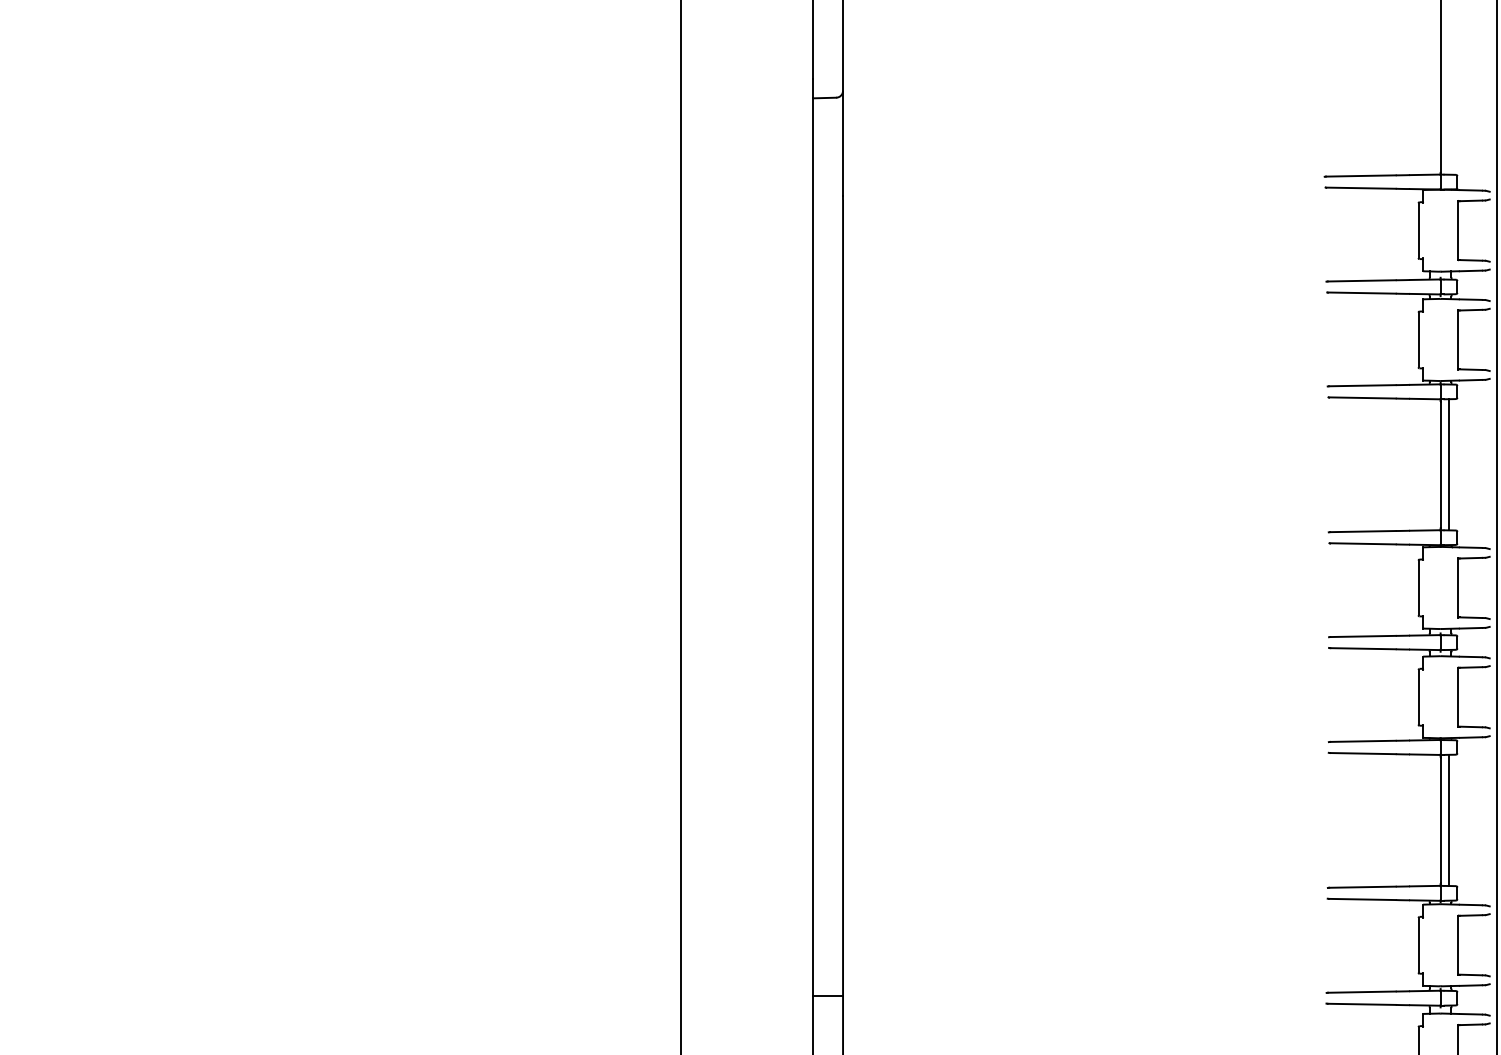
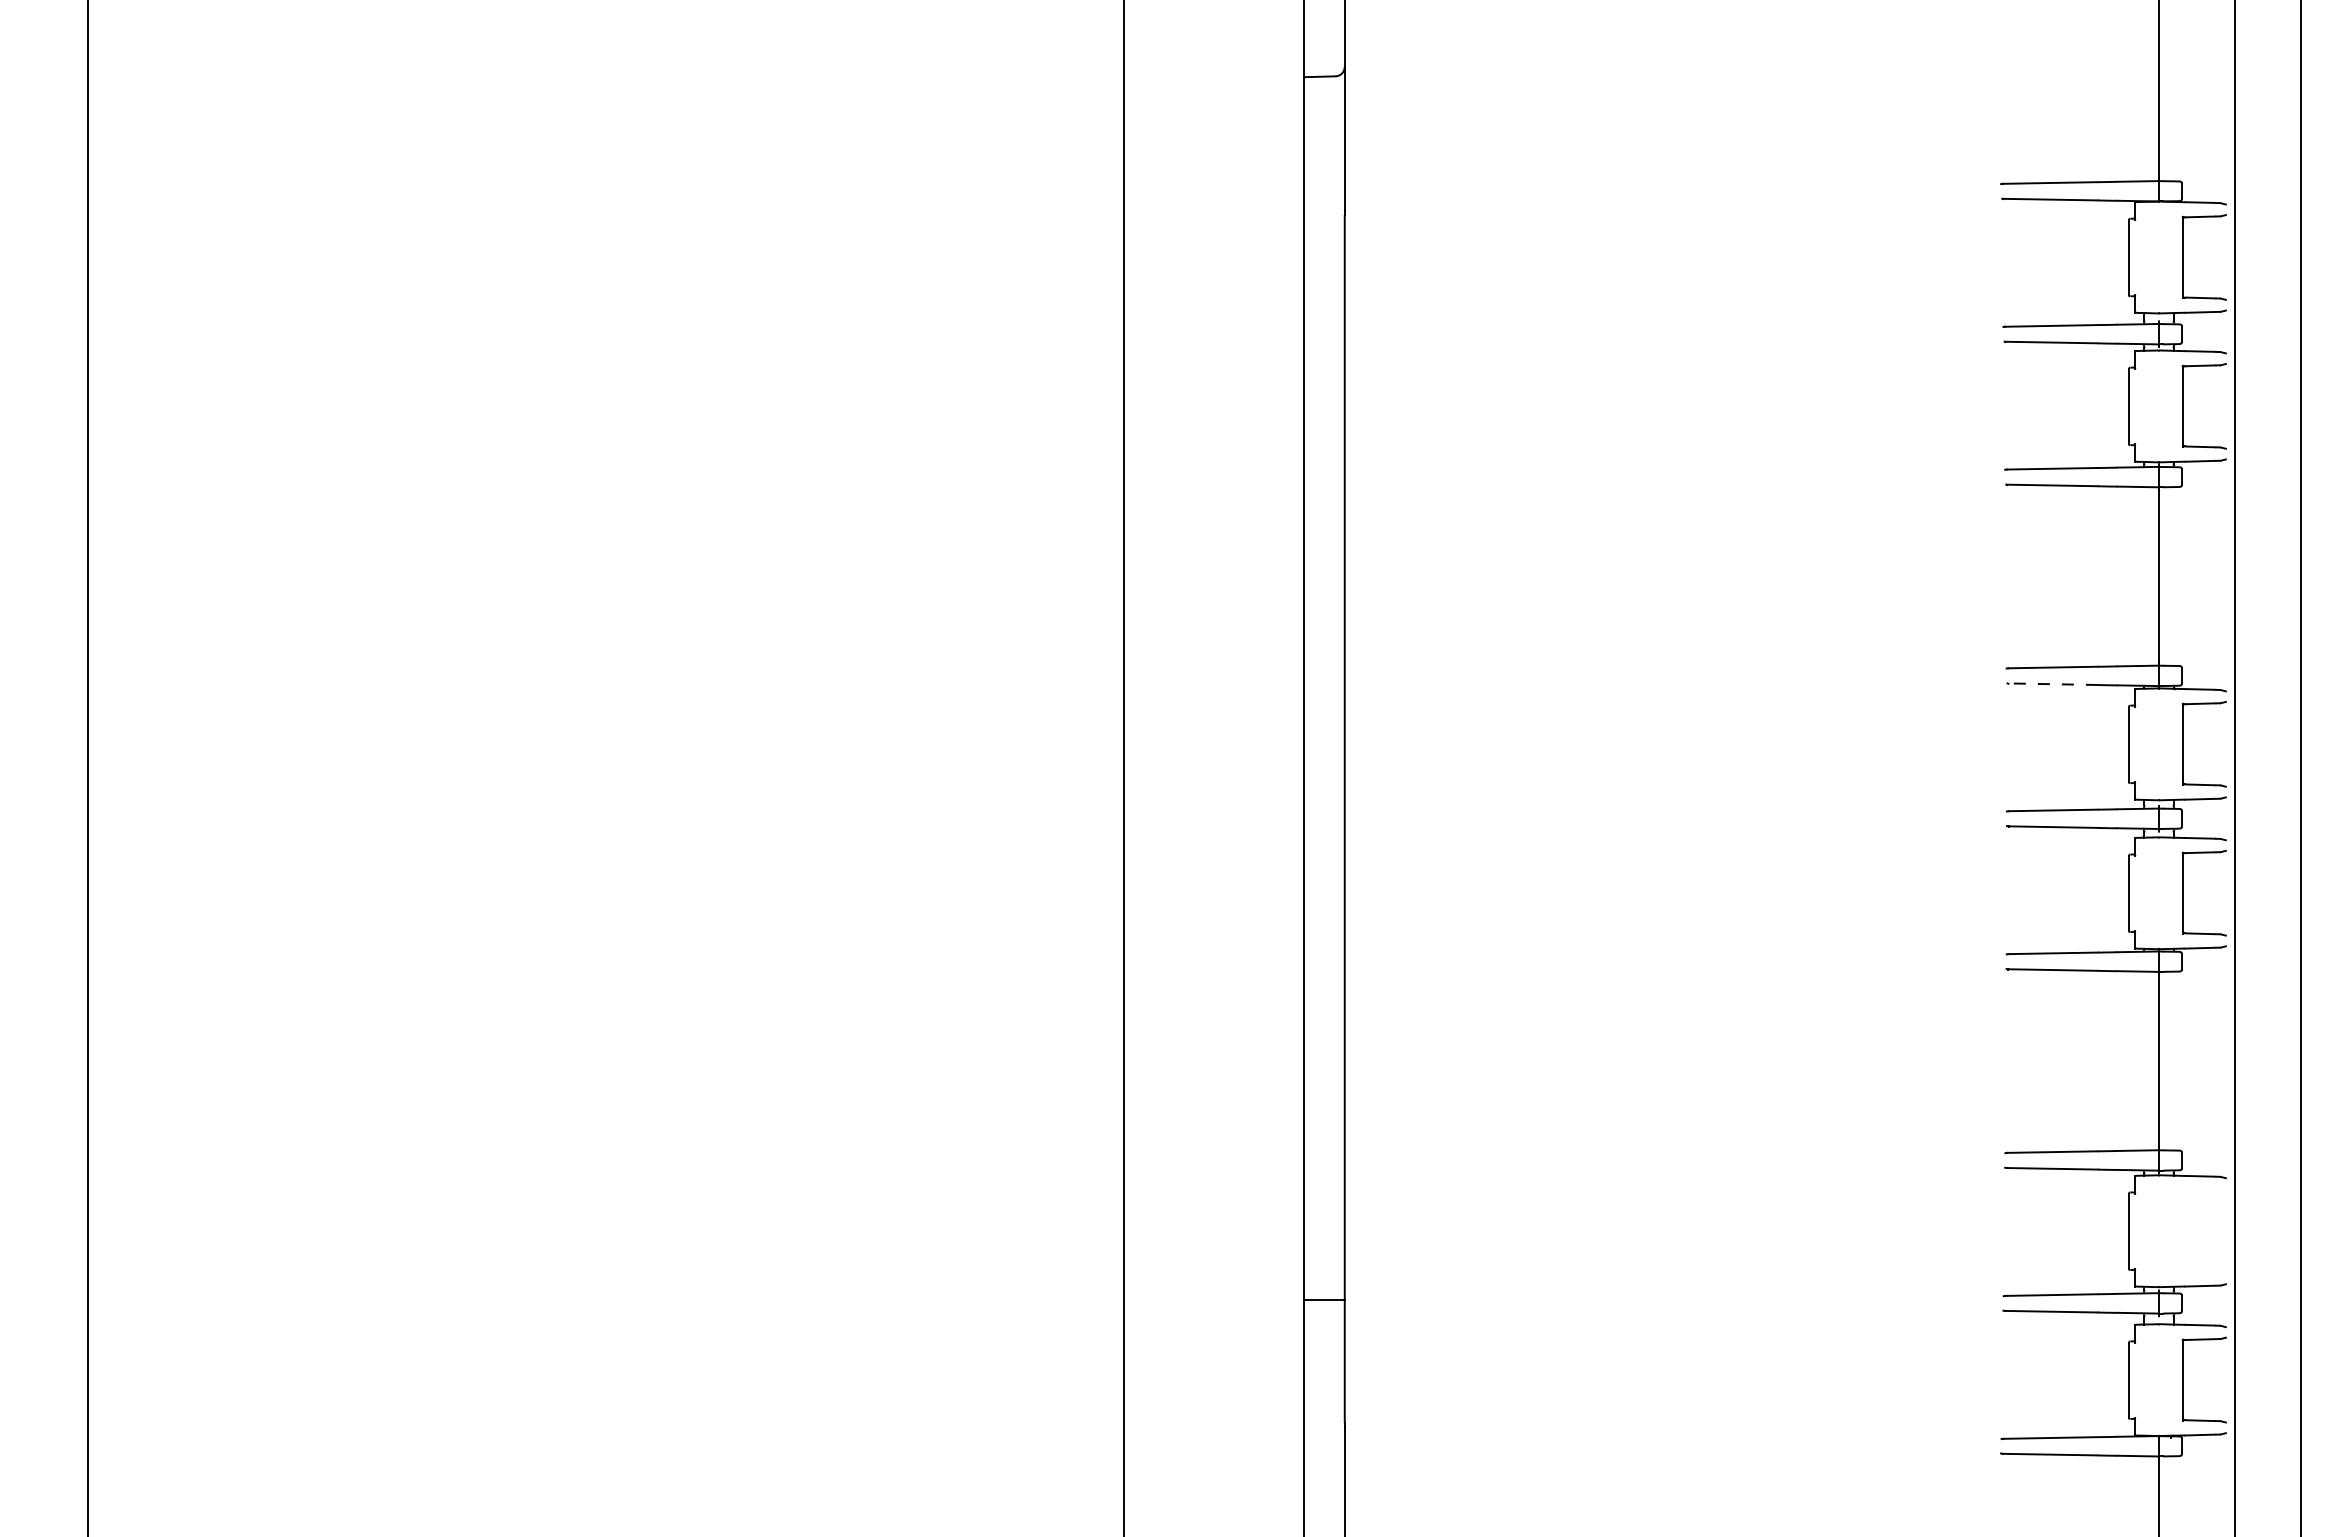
line: (1449, 464) -> (2170, 576), removed
line: (1363, 544) -> (2053, 684), solid -> dashed
line: (1449, 819) -> (2170, 1060), removed
part: (1458, 944) -> (2183, 1230), removed

